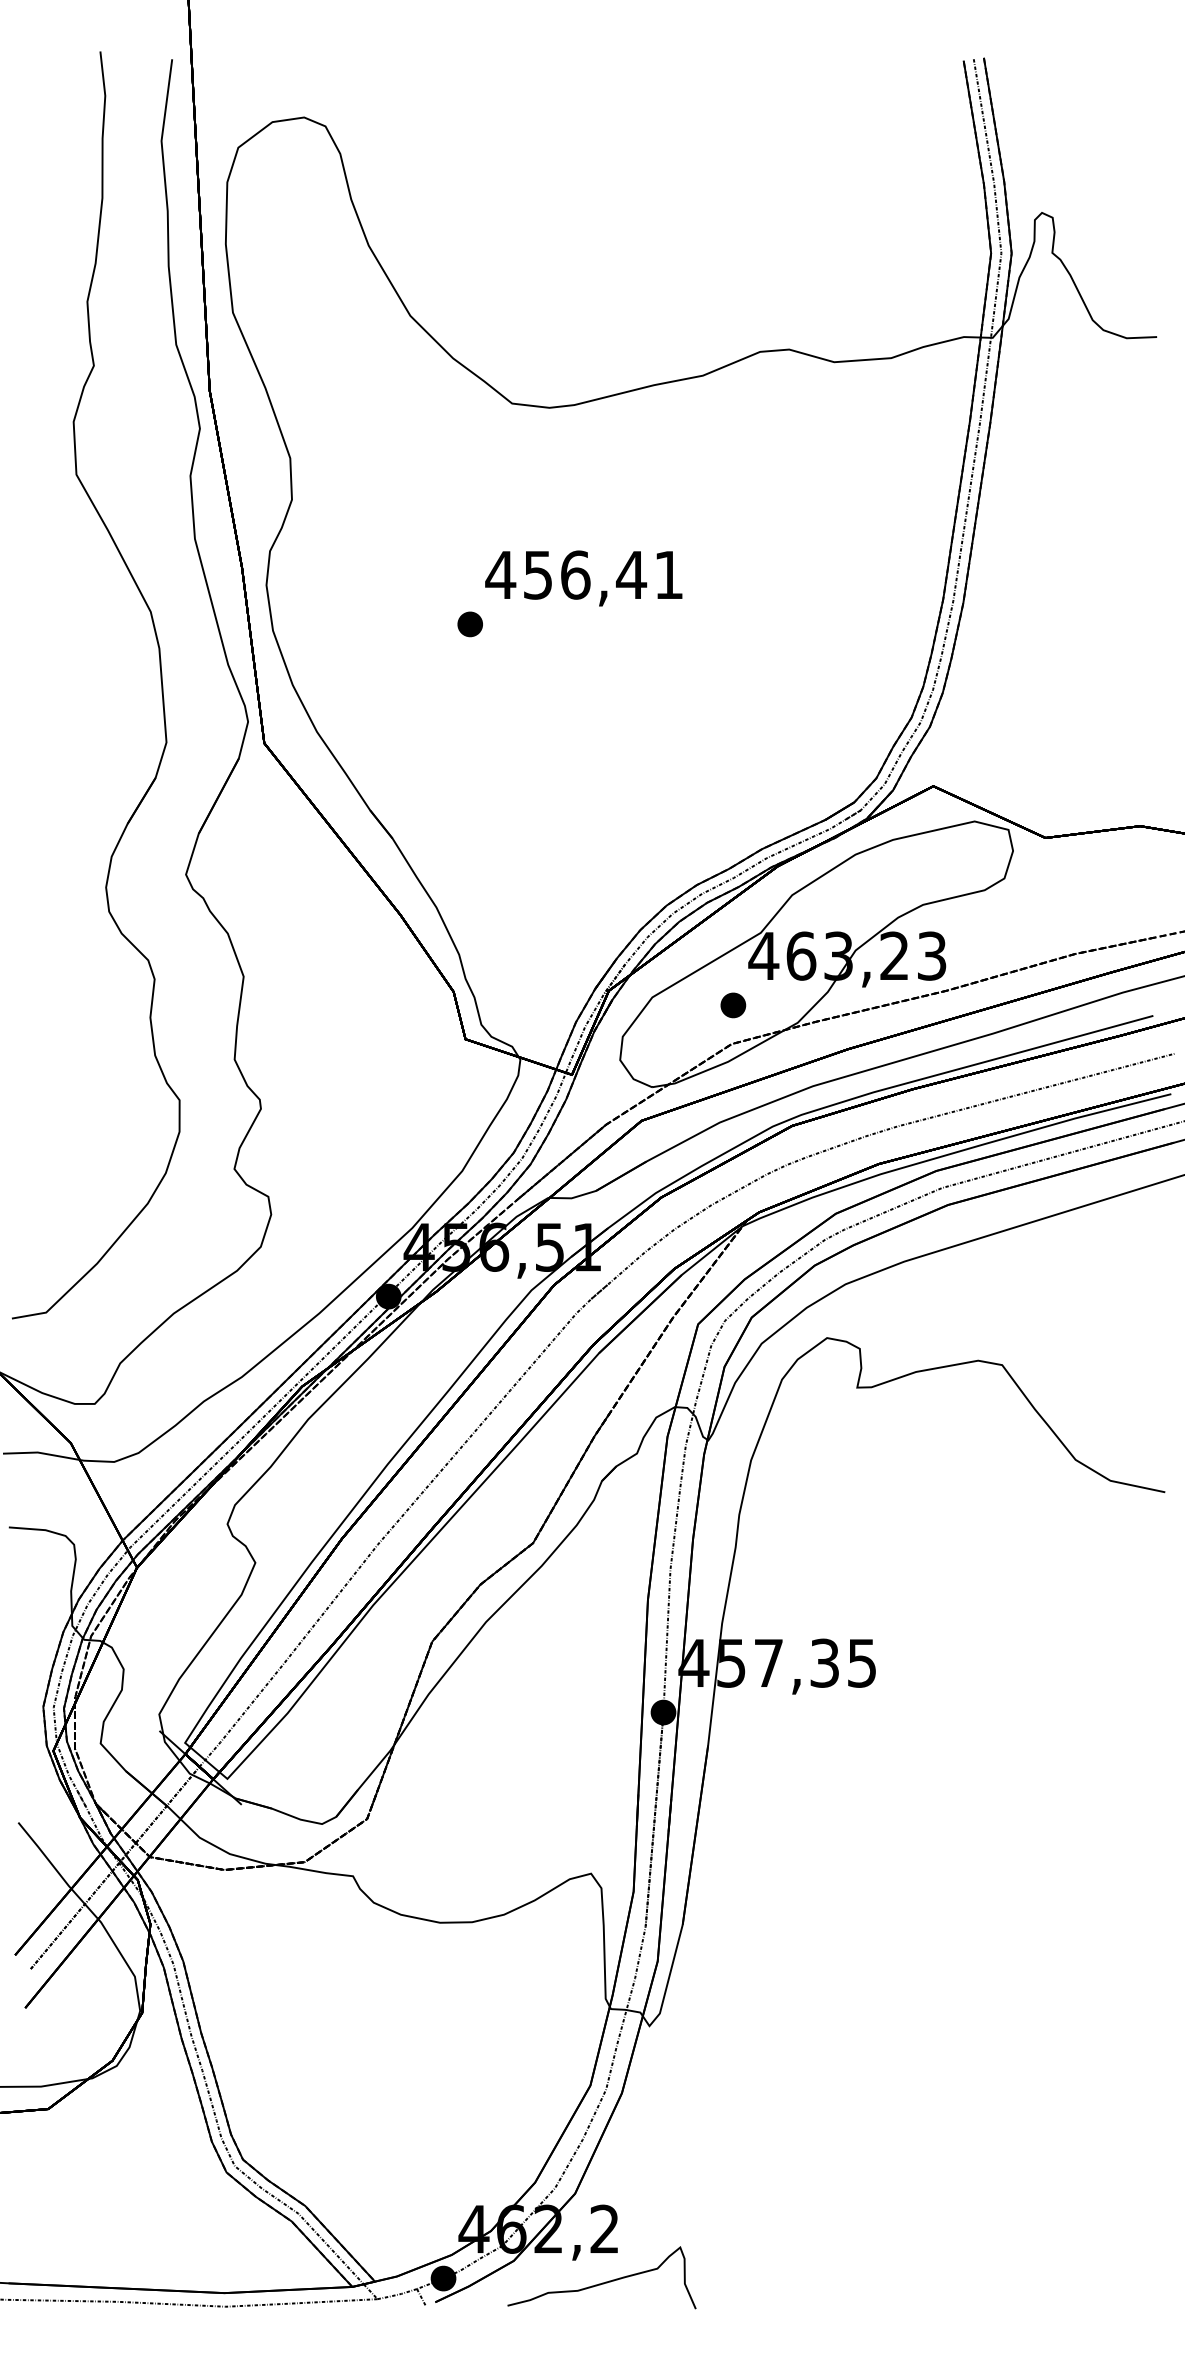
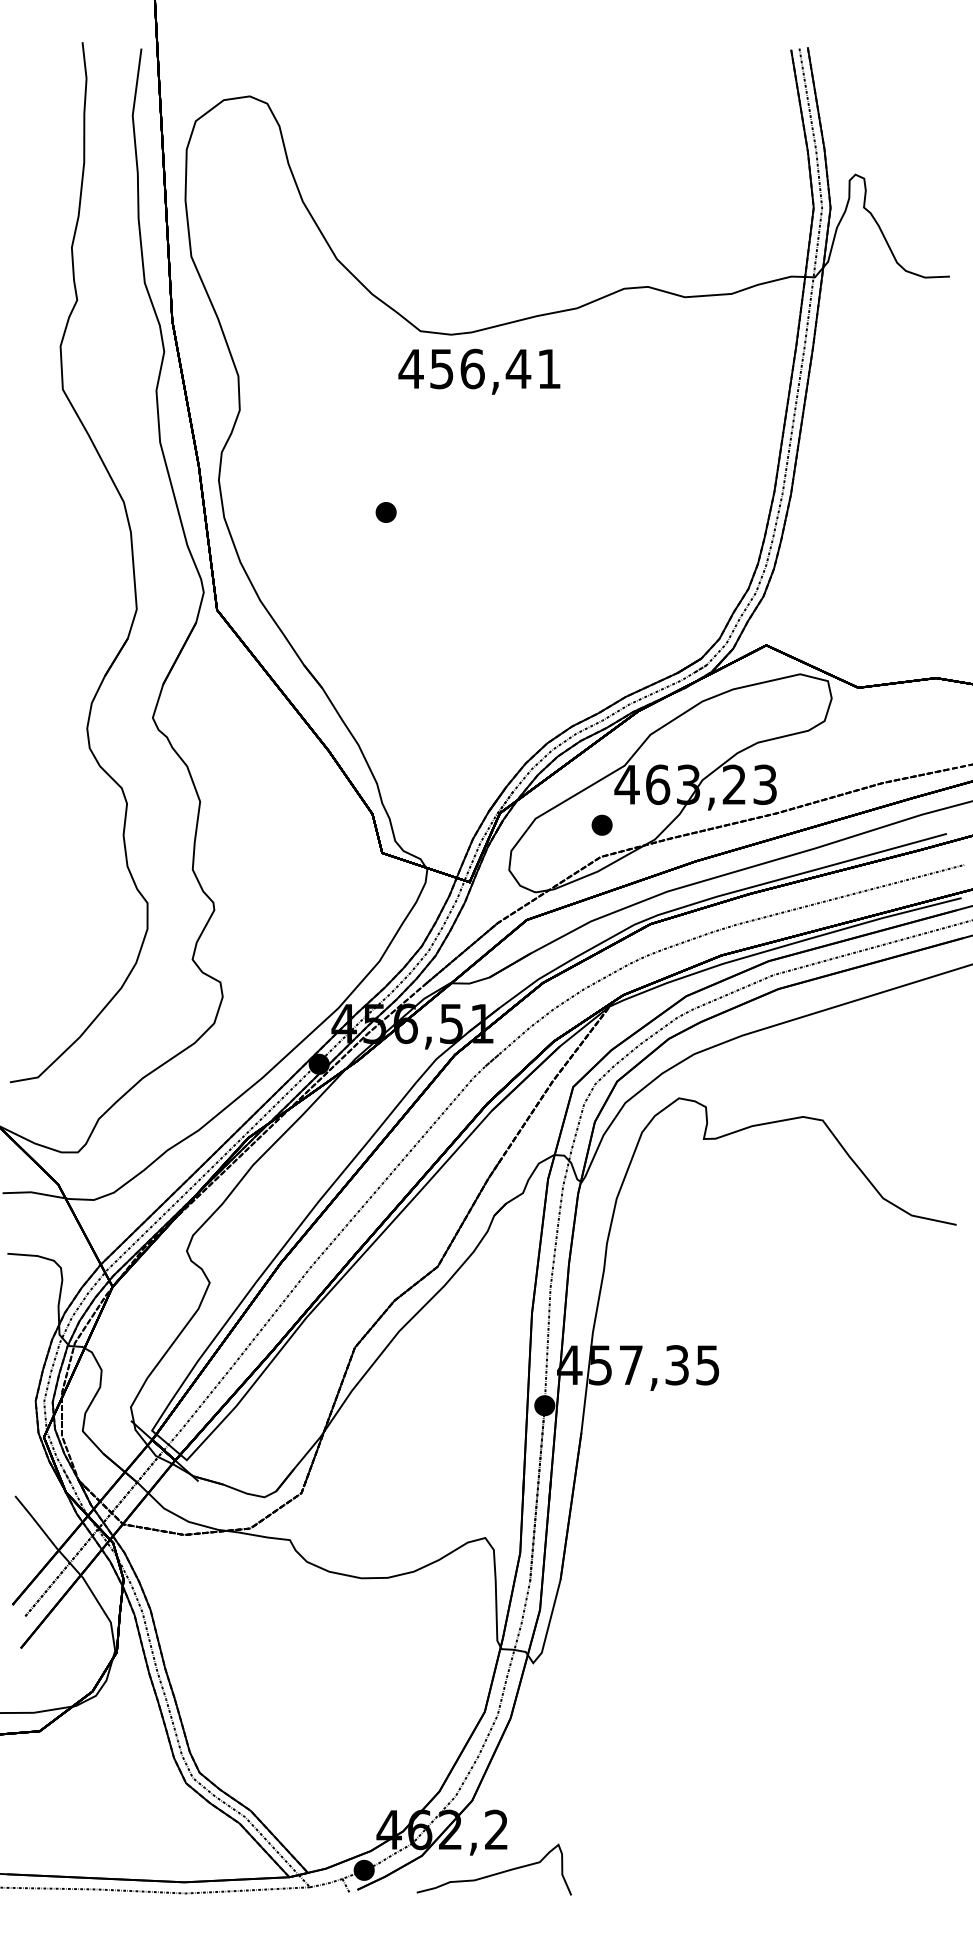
text: (583, 578) -> (479, 371), moved

